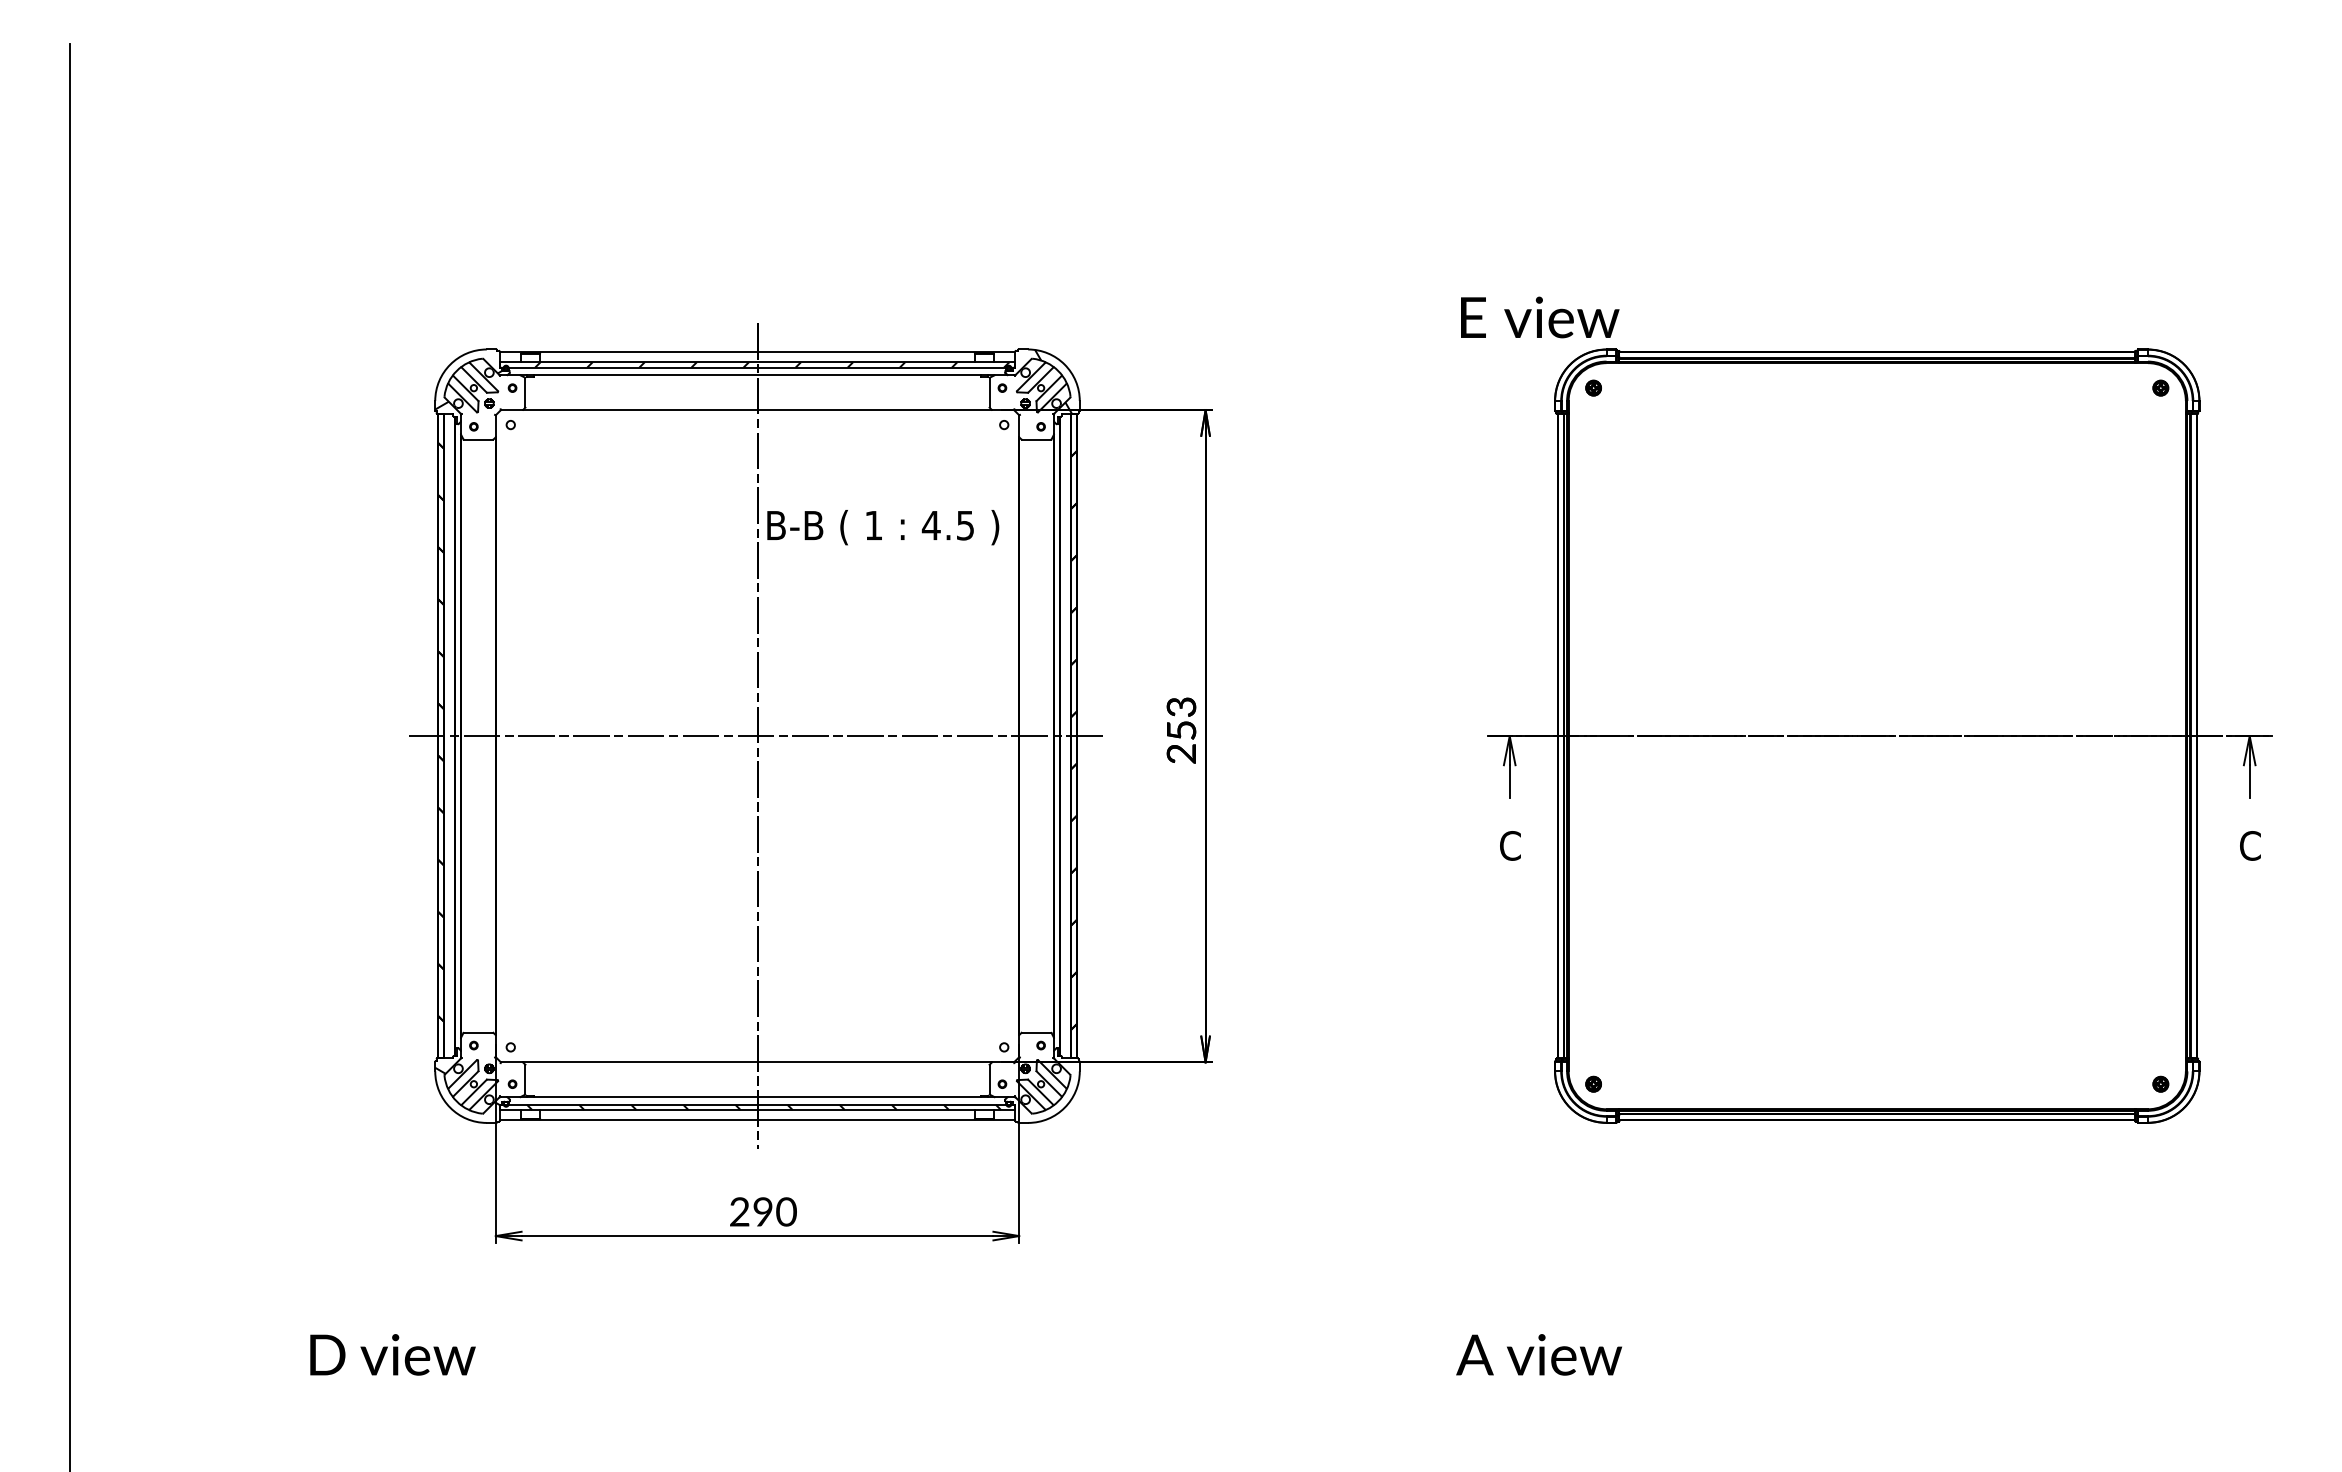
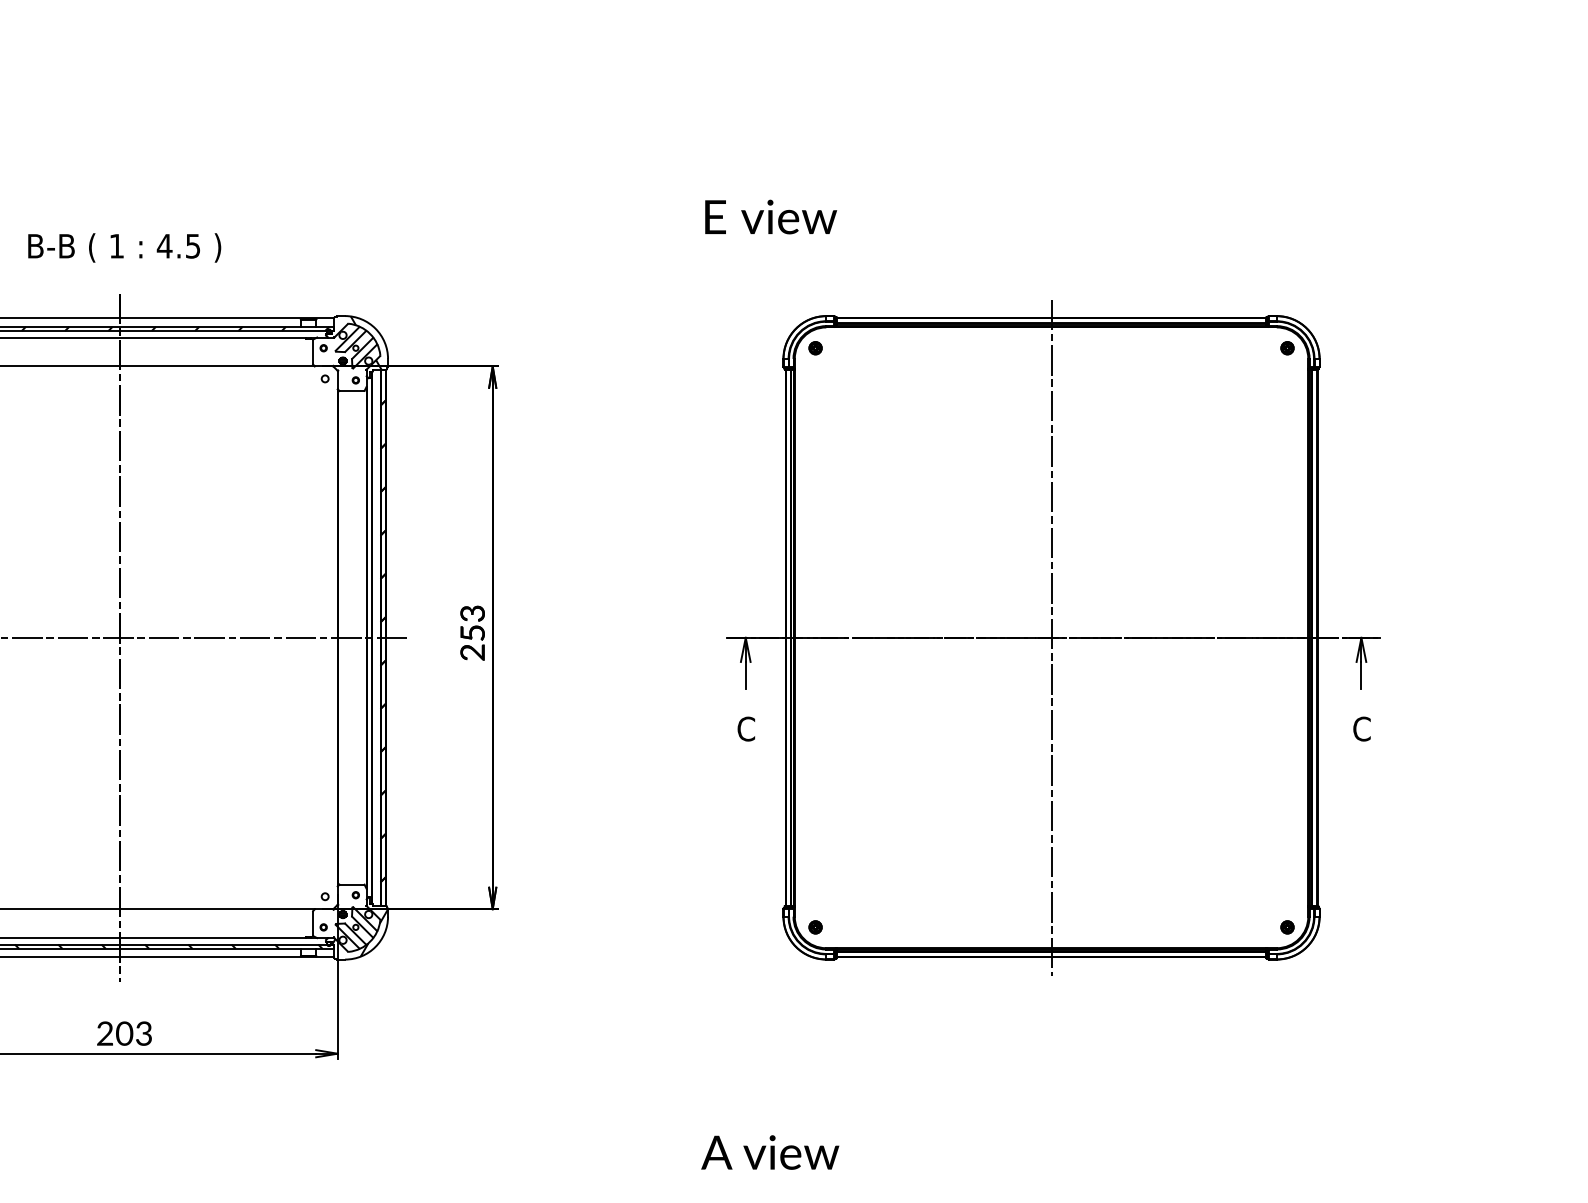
text: (1540, 317) -> (771, 217), moved
text: (883, 527) -> (124, 247), moved
line: (1877, 735) -> (1051, 637), added
hatch: (1045, 1090) -> (359, 932), added
text: (774, 1211) -> (134, 1033), 290 -> 203

